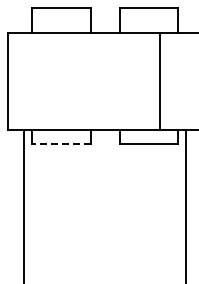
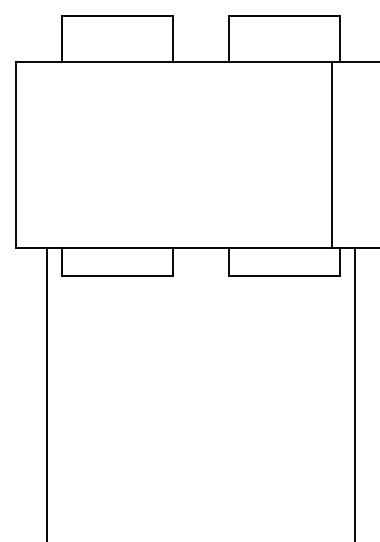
line: (159, 80) -> (331, 153), moved
line: (60, 144) -> (115, 275), dashed -> solid

